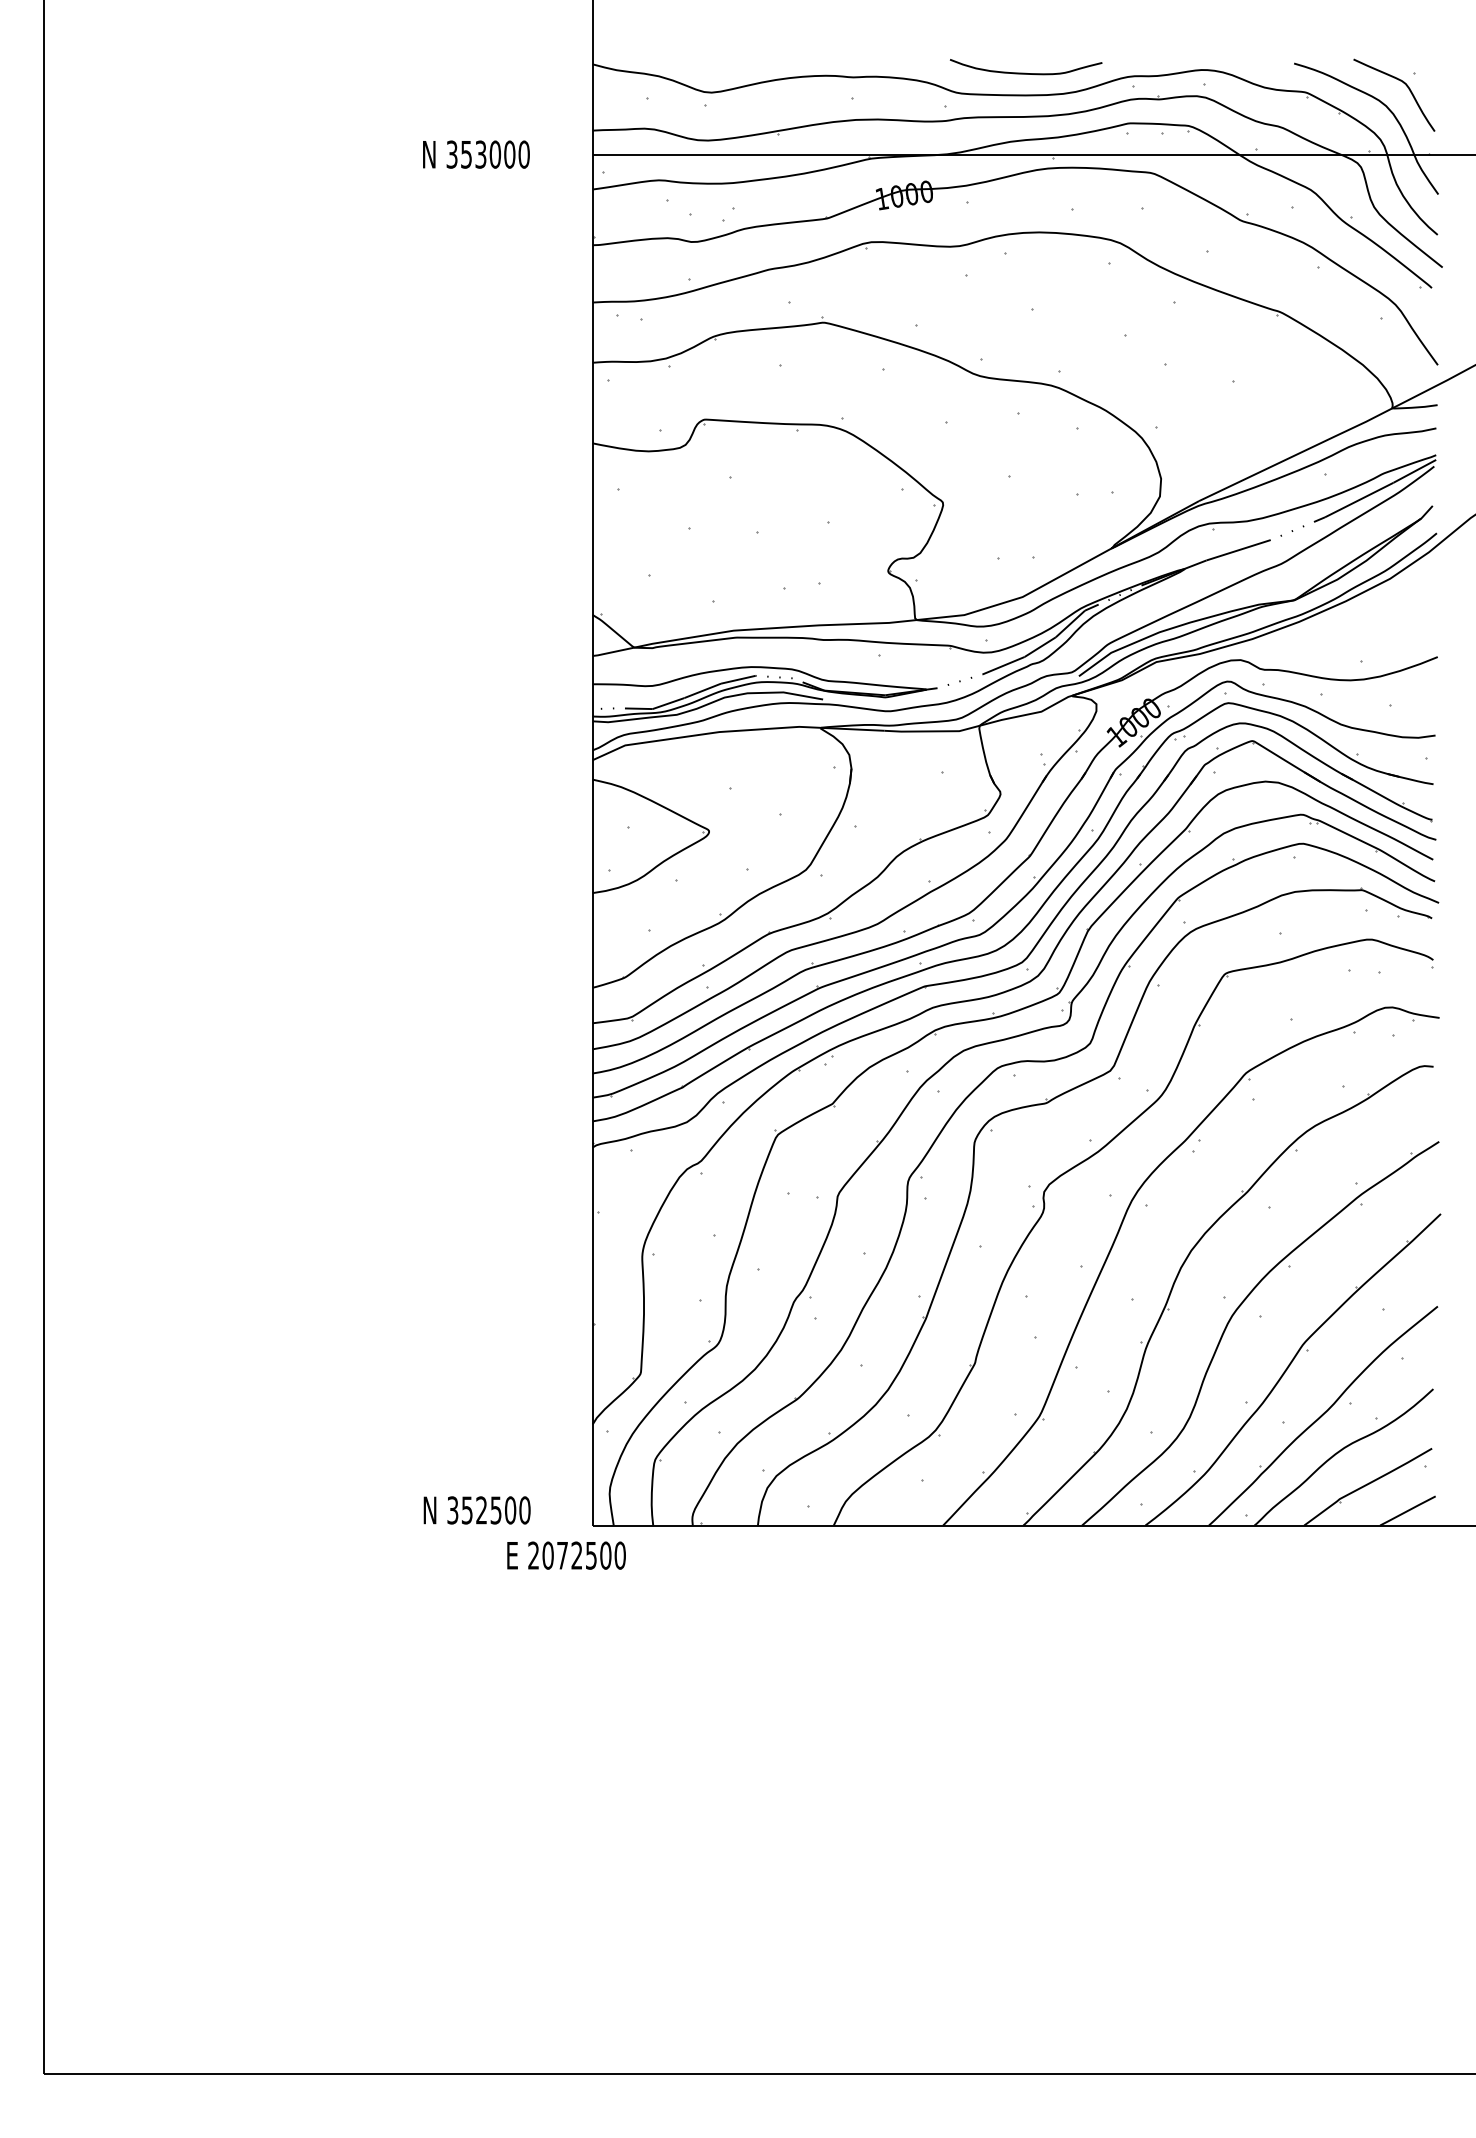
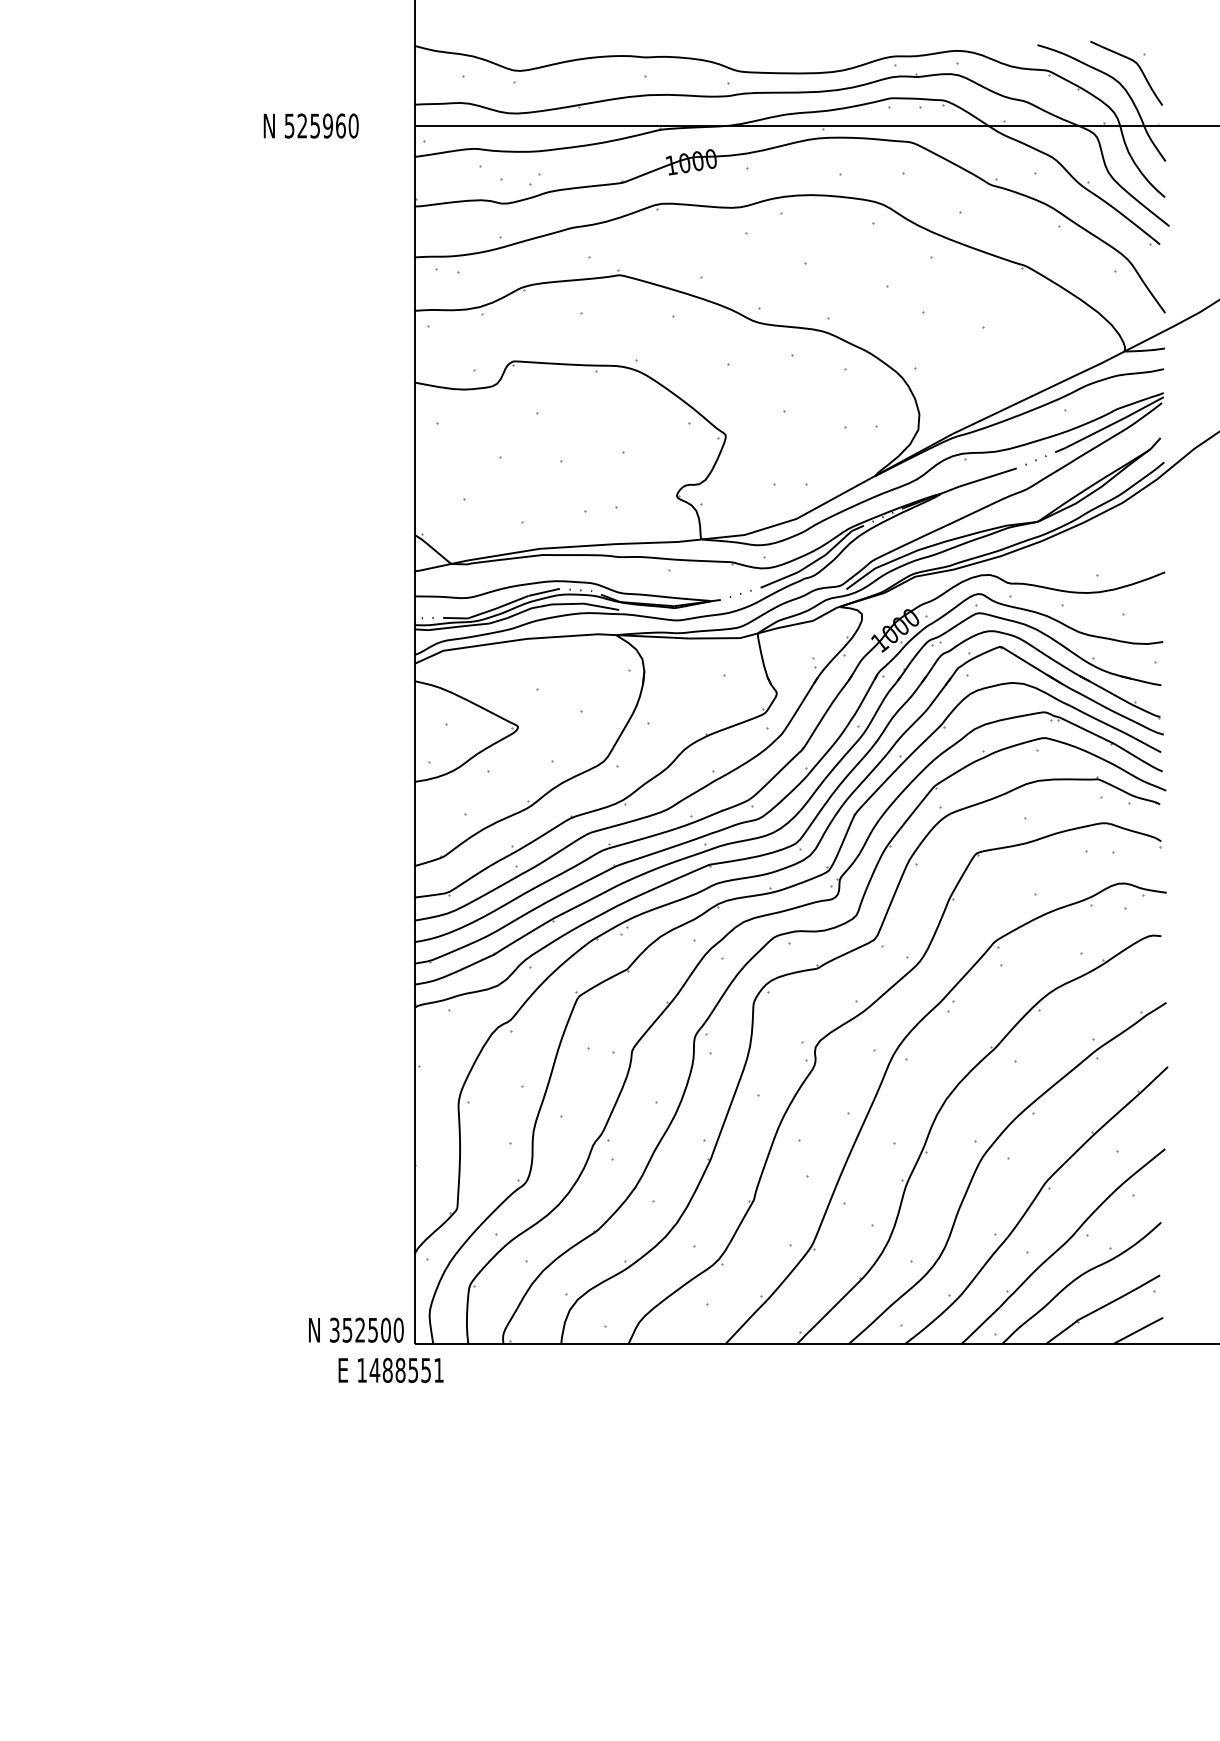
curve: (1025, 72) -> (798, 53), removed
text: (481, 154) -> (315, 125), 353000 -> 525960
text: (476, 1510) -> (355, 1330), moved
text: (576, 1555) -> (400, 1370), 2072500 -> 1488551

